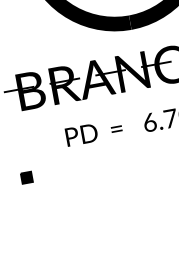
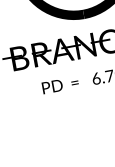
part: (25, 176) -> (16, 113), removed

